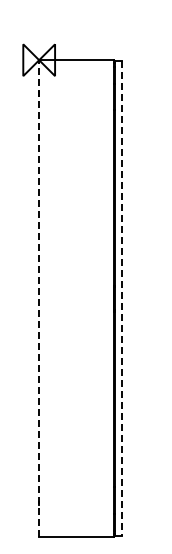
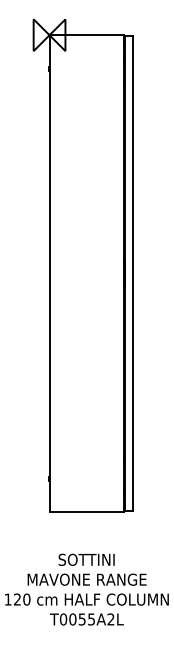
line: (39, 298) -> (49, 273), dashed -> solid
line: (122, 298) -> (132, 273), dashed -> solid

